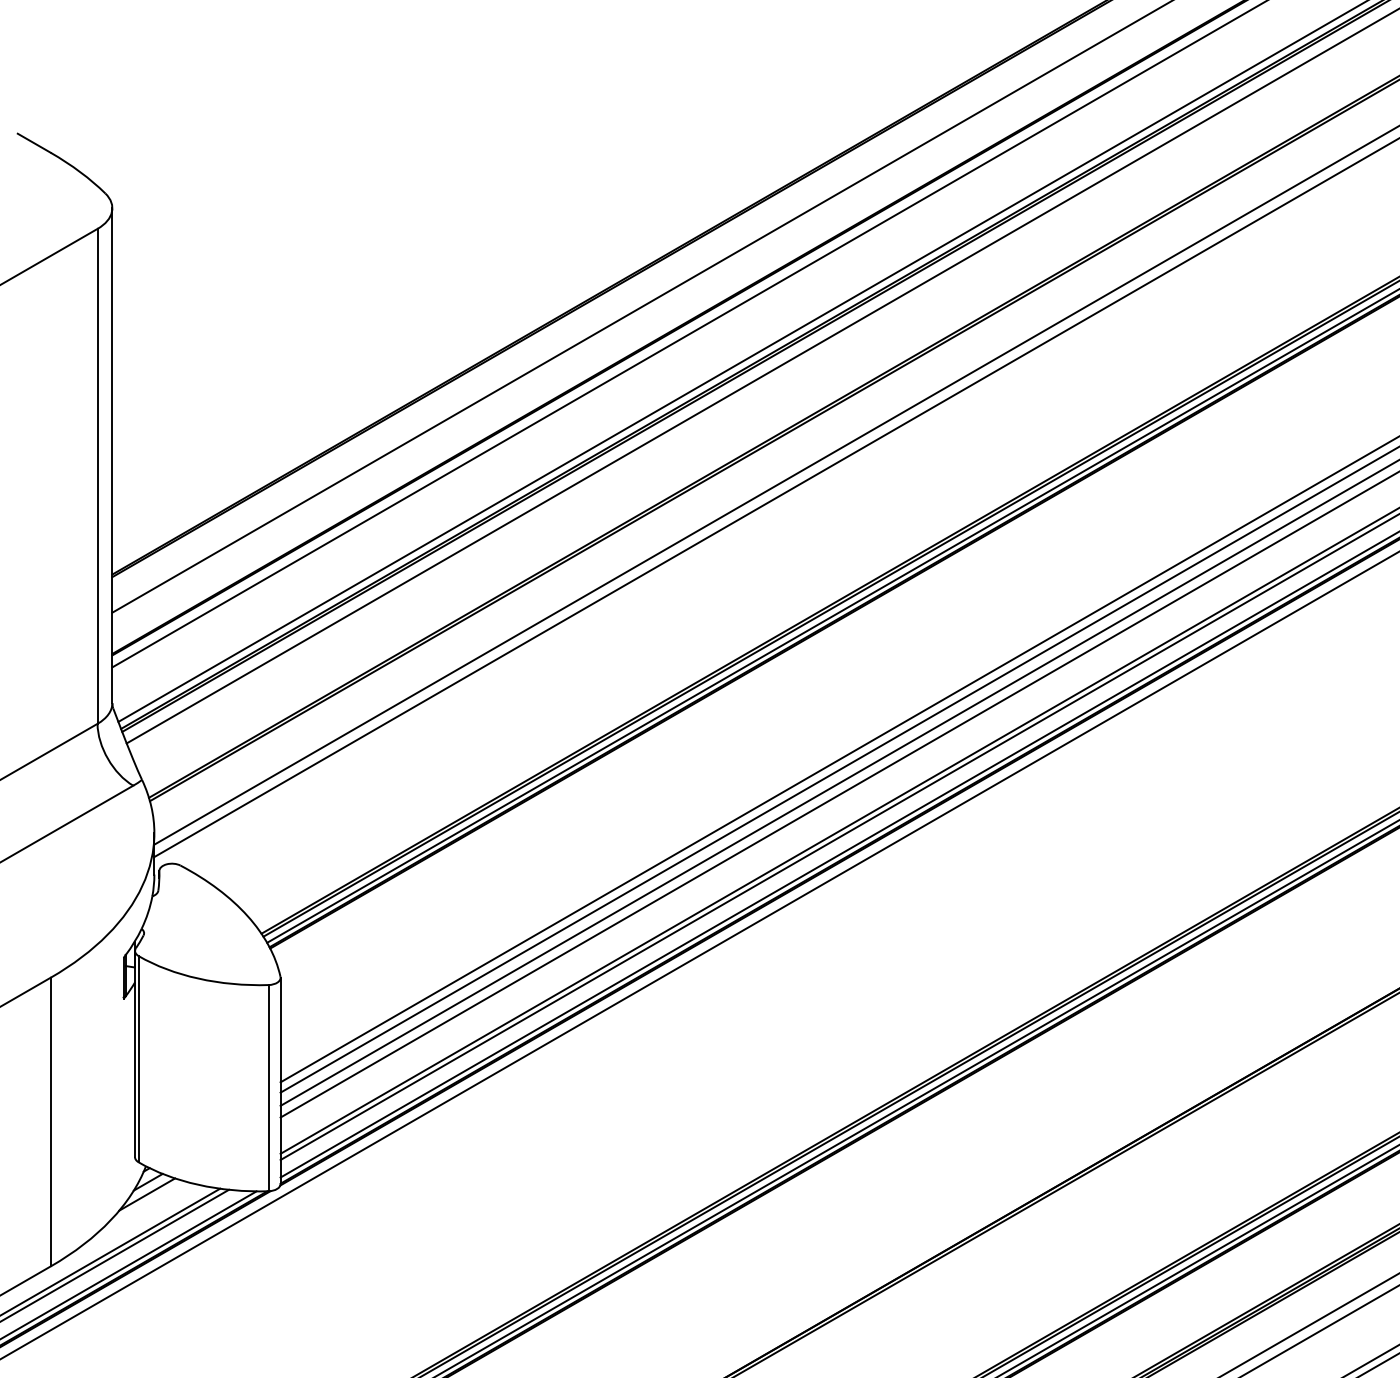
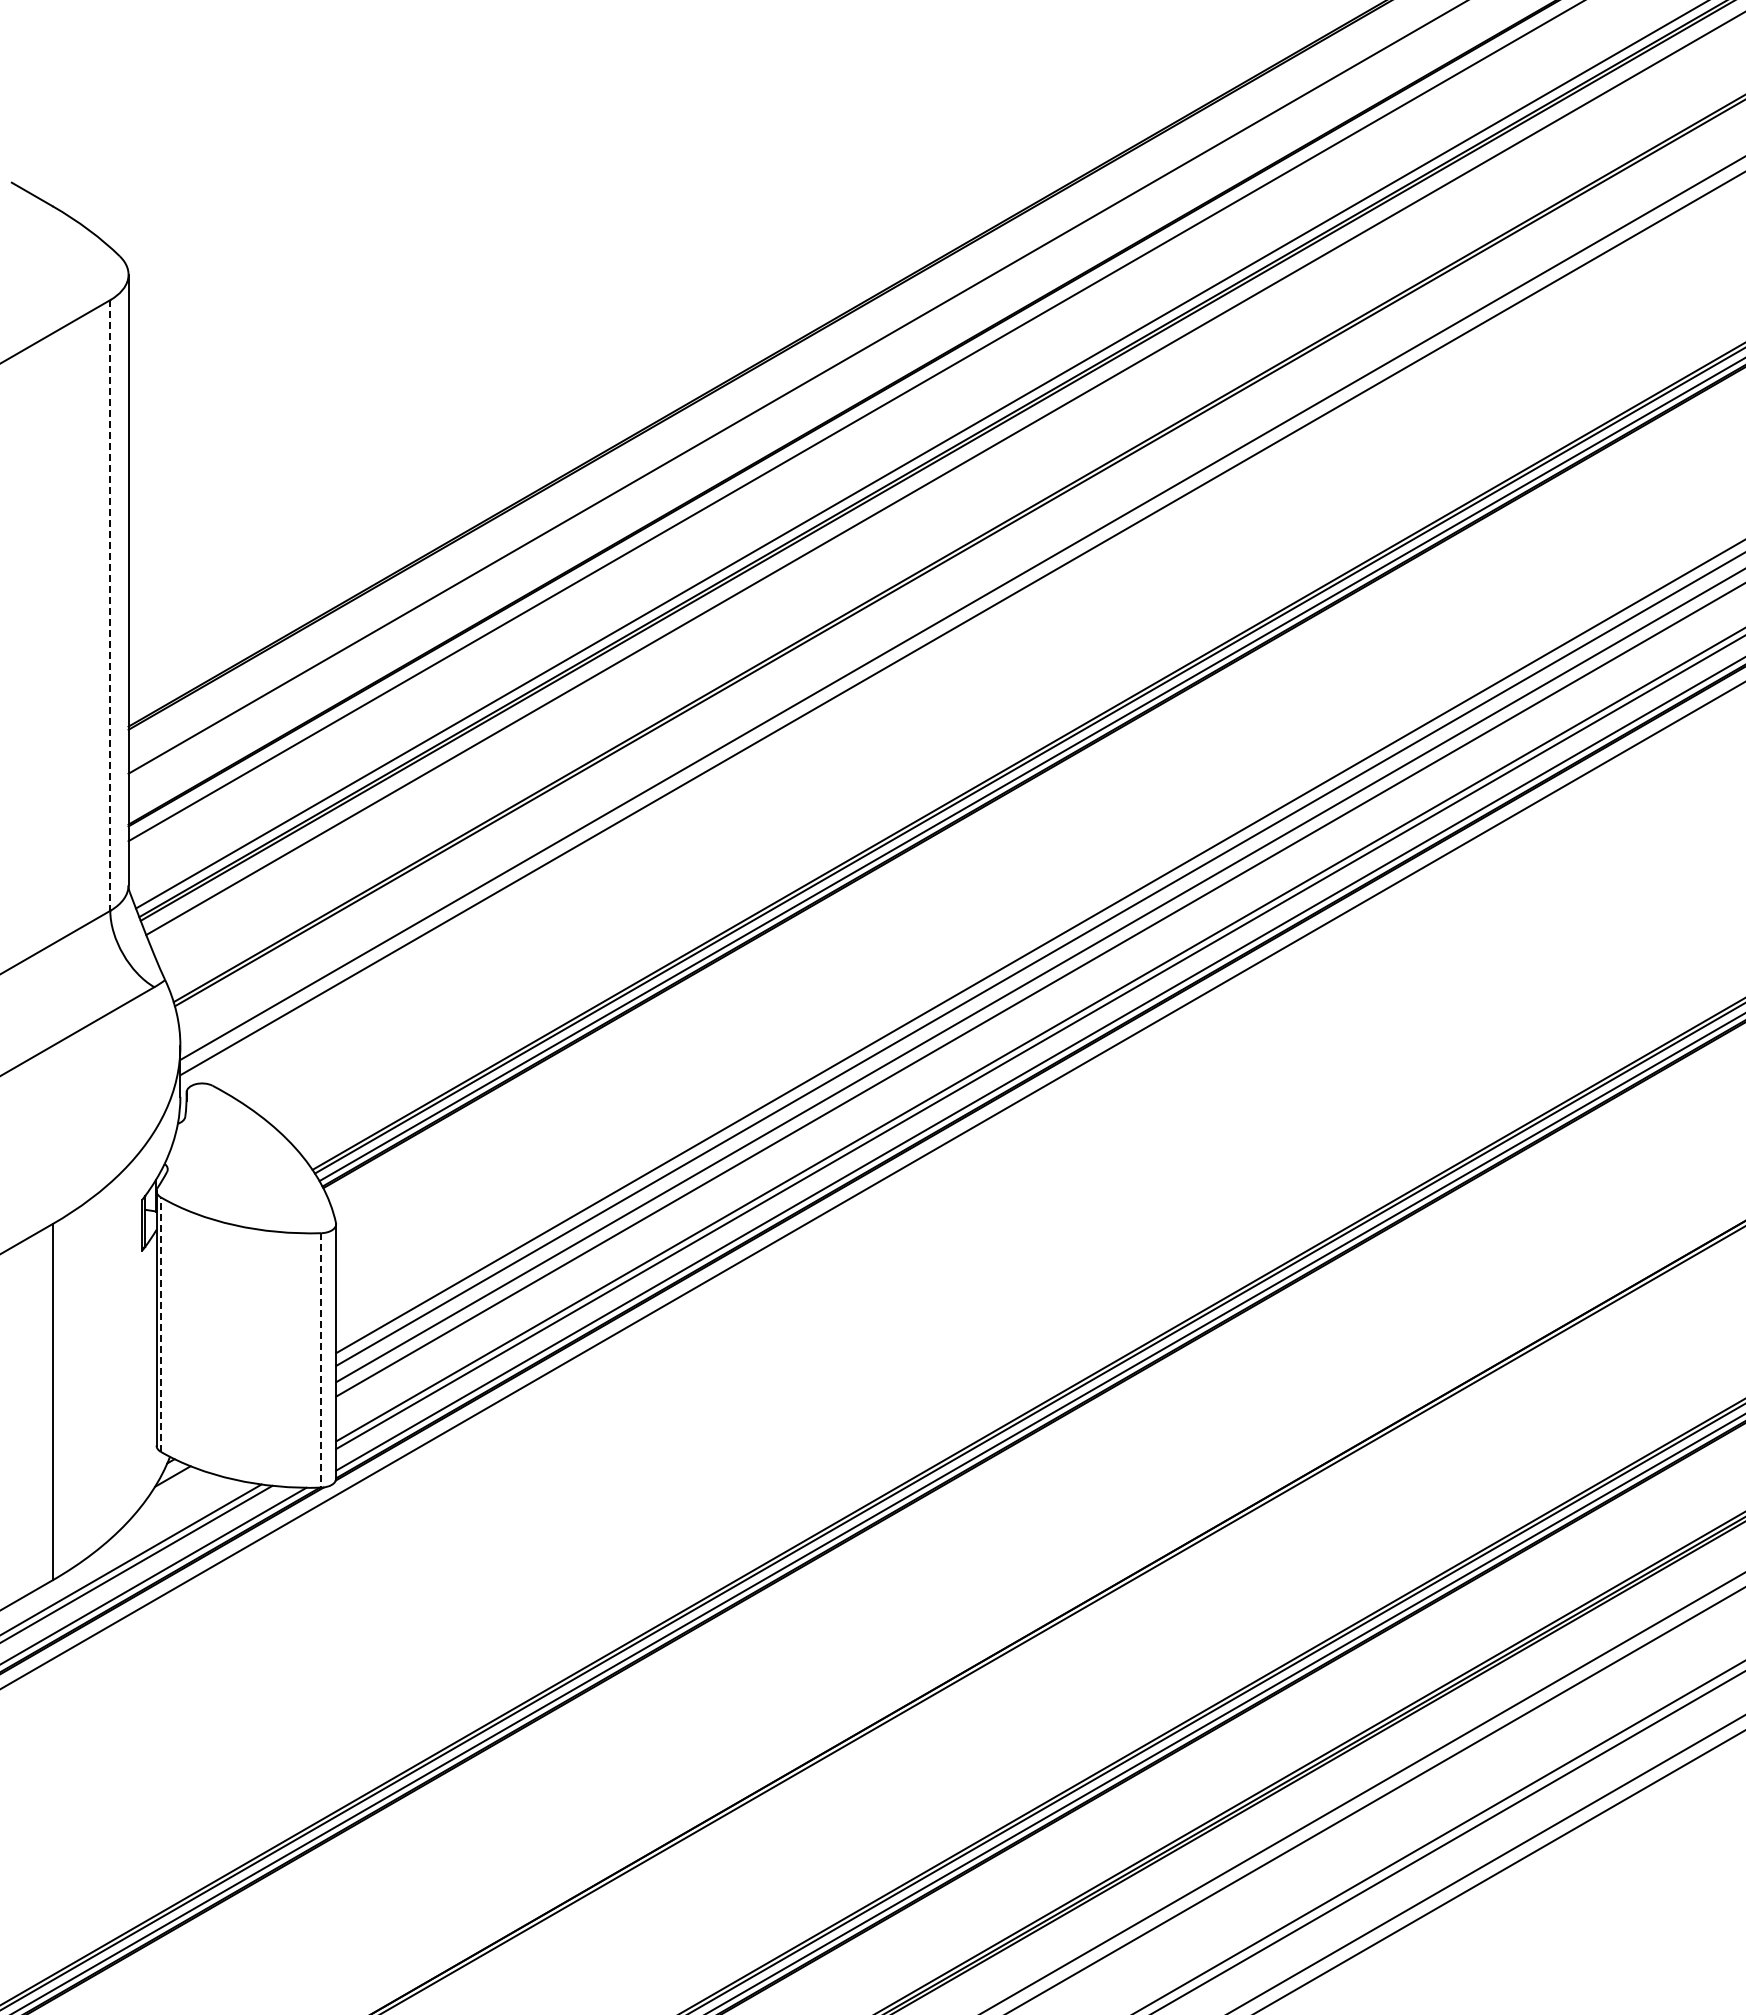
line: (97, 476) -> (110, 605), solid -> dashed
line: (139, 1059) -> (161, 1324), solid -> dashed
line: (268, 1088) -> (321, 1360), solid -> dashed
line: (147, 1194) -> (171, 1491), removed

